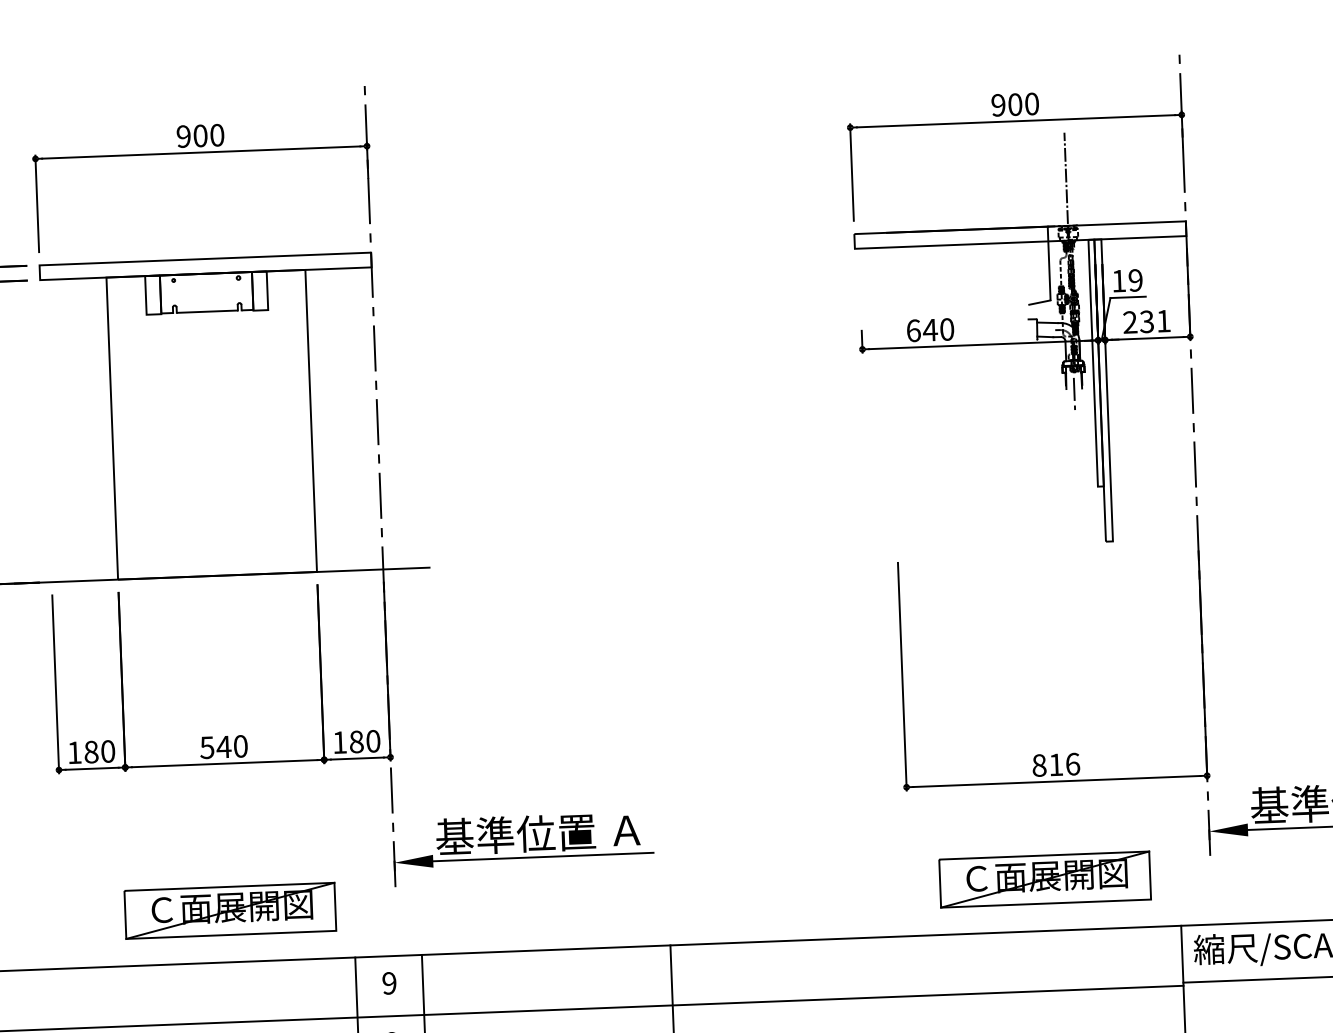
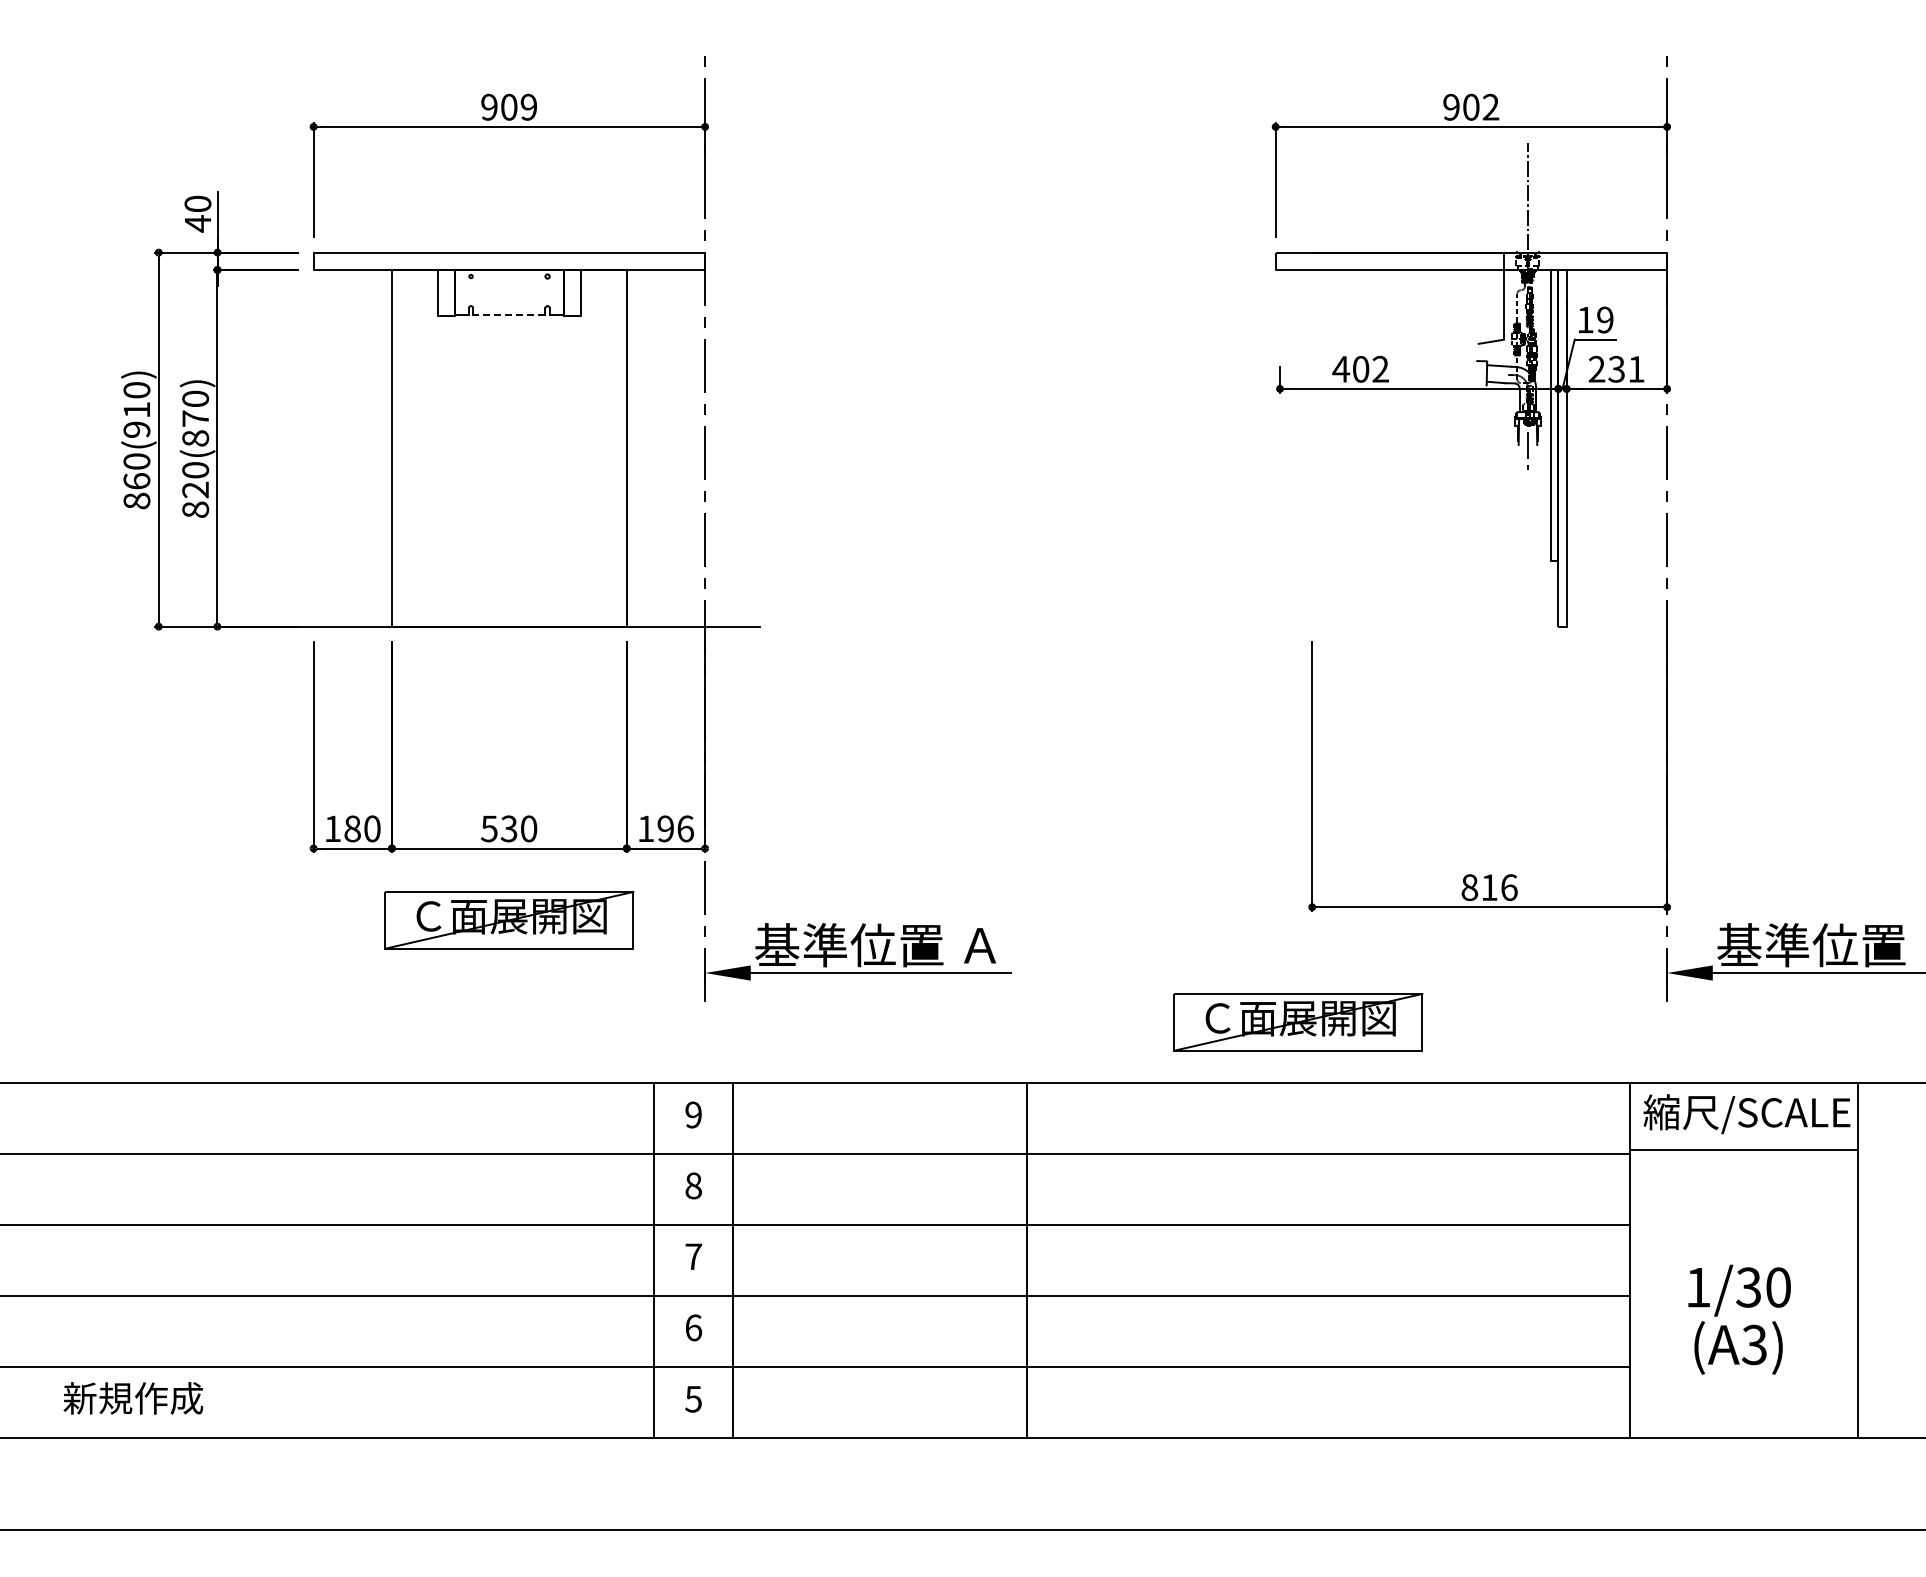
text: (1031, 103) -> (1490, 106), 900 -> 902
text: (216, 134) -> (528, 106), 900 -> 909
line: (206, 311) -> (508, 314), solid -> dashed
text: (929, 329) -> (1360, 368), 640 -> 402
text: (364, 741) -> (675, 828), 180 -> 196
text: (224, 746) -> (509, 828), 540 -> 530
part: (1045, 879) -> (1298, 1022), moved
part: (230, 911) -> (509, 920), moved

